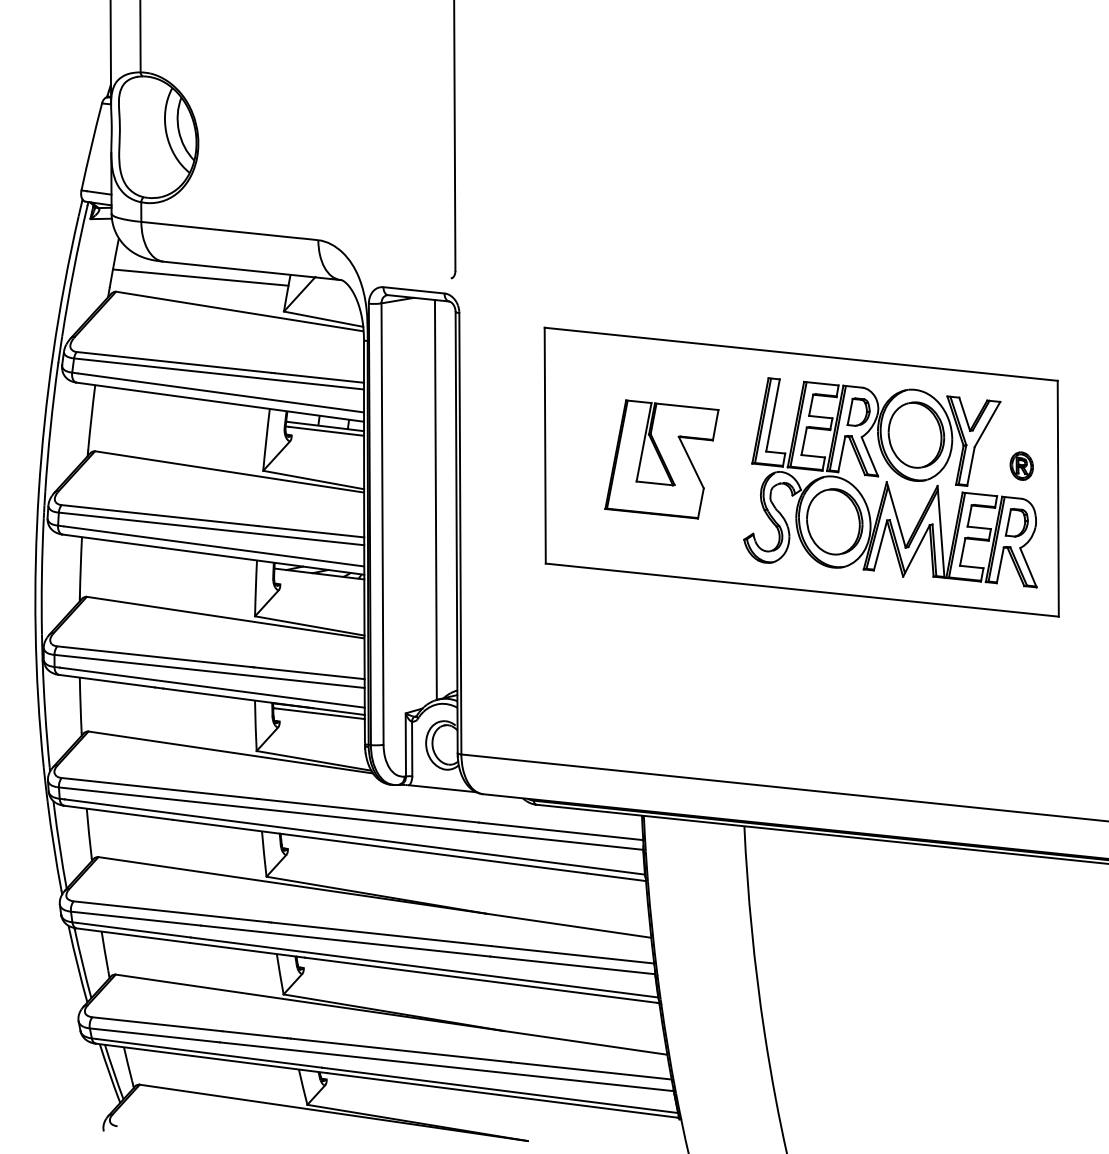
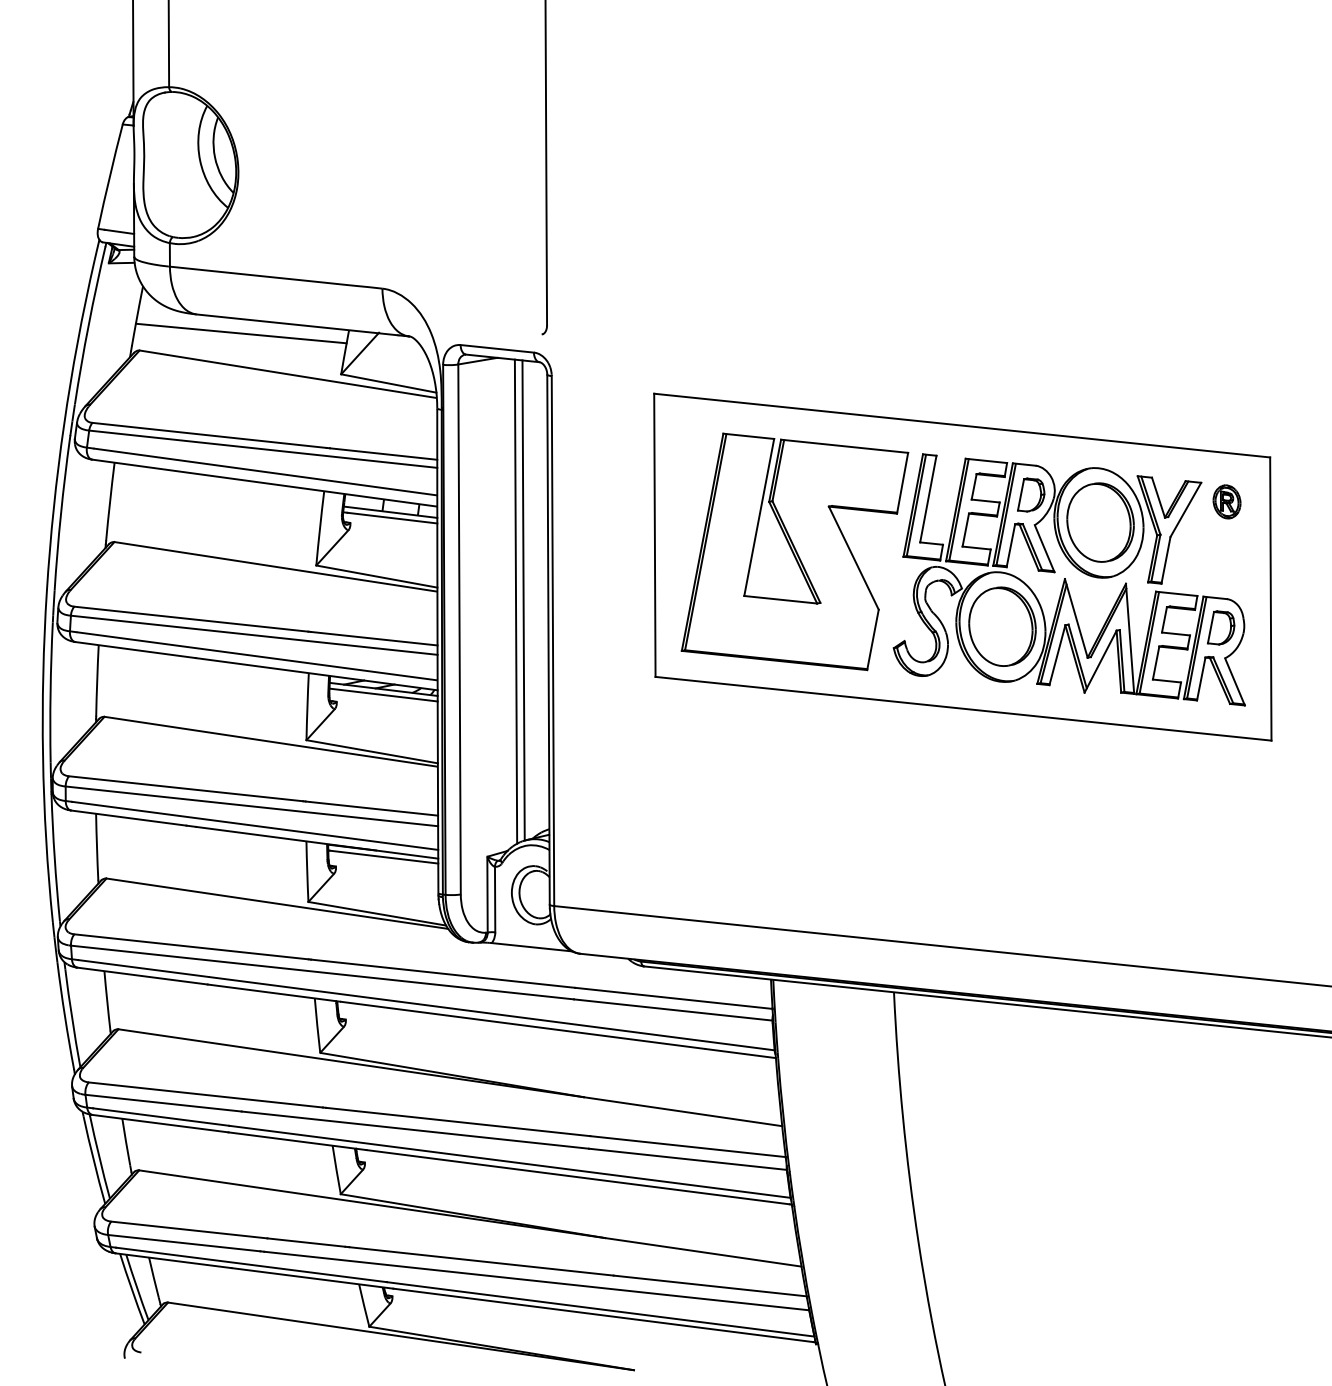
part: (661, 459) -> (794, 551), size x1.67
part: (1021, 465) -> (1226, 501), moved
line: (429, 500) -> (515, 601), added
line: (319, 578) -> (383, 694), added

